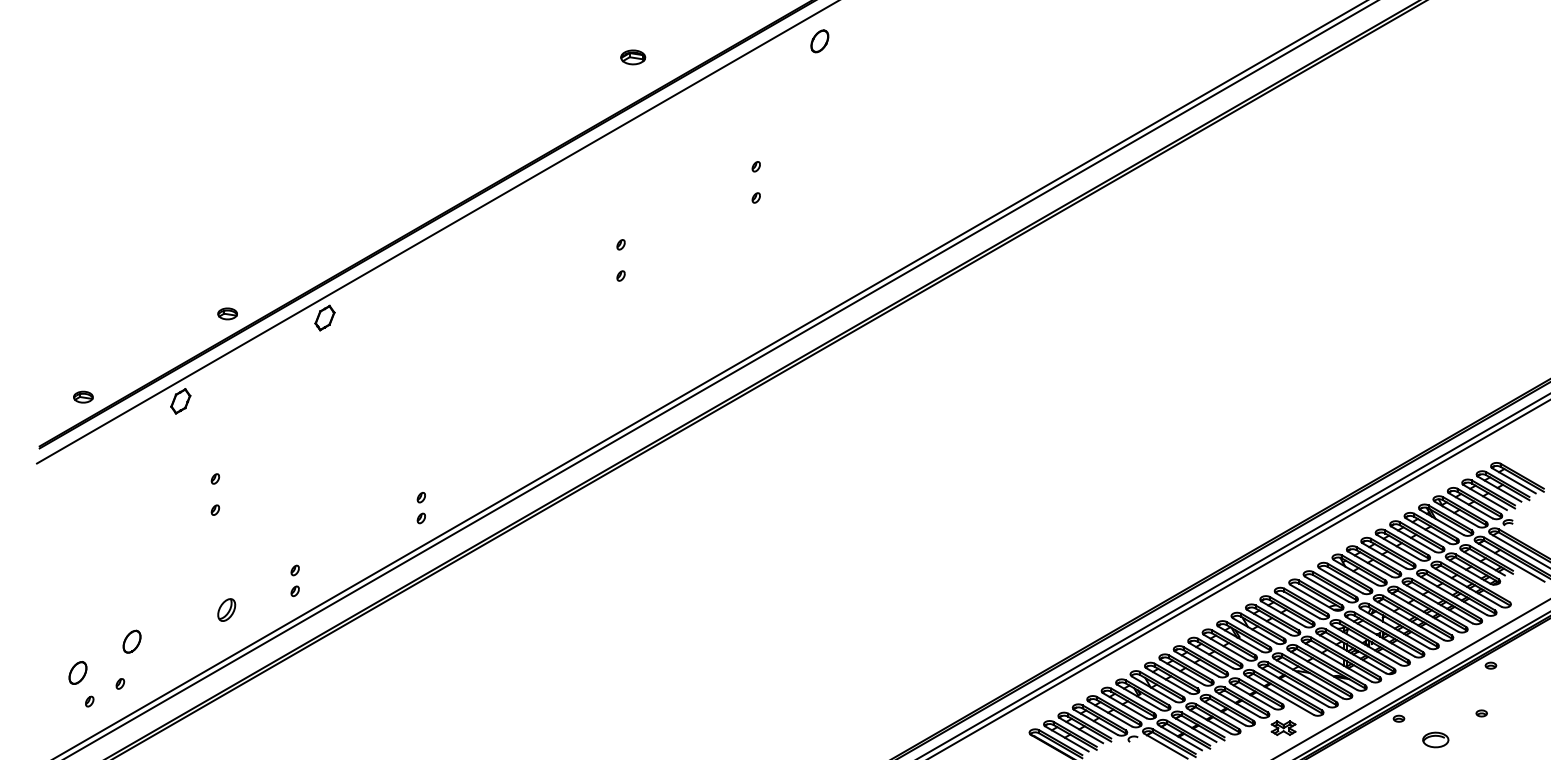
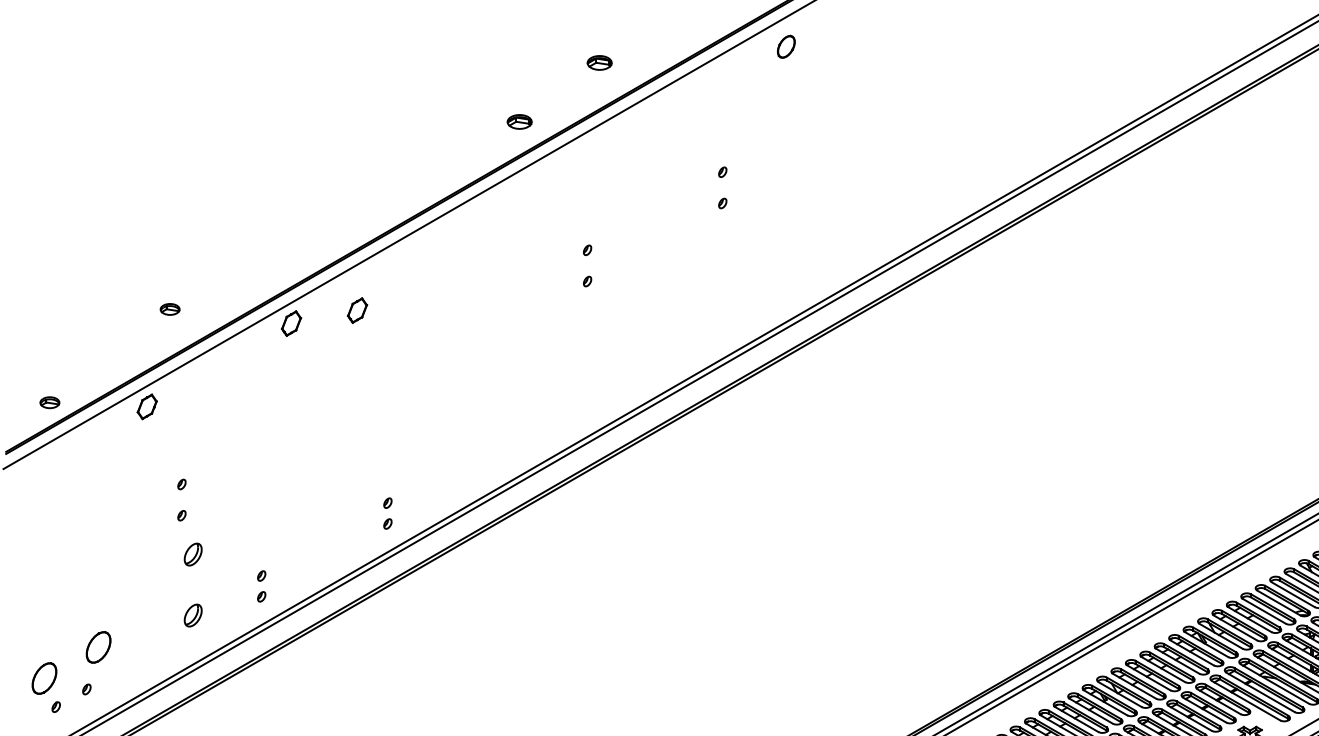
part: (553, 116) -> (520, 122), added
part: (390, 304) -> (357, 310), added
part: (227, 313) -> (170, 309), moved
part: (226, 548) -> (193, 554), added
part: (131, 641) -> (98, 647), size x1.4
part: (77, 672) -> (44, 678), size x1.4

